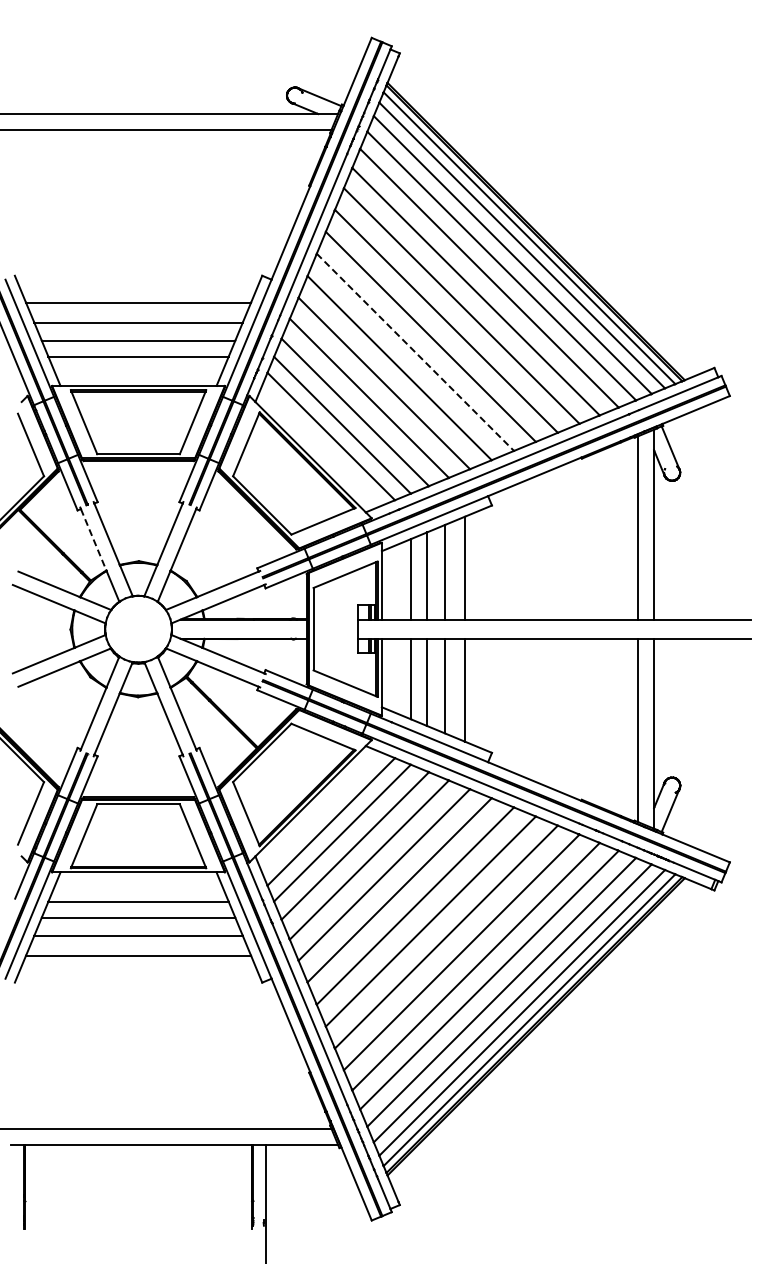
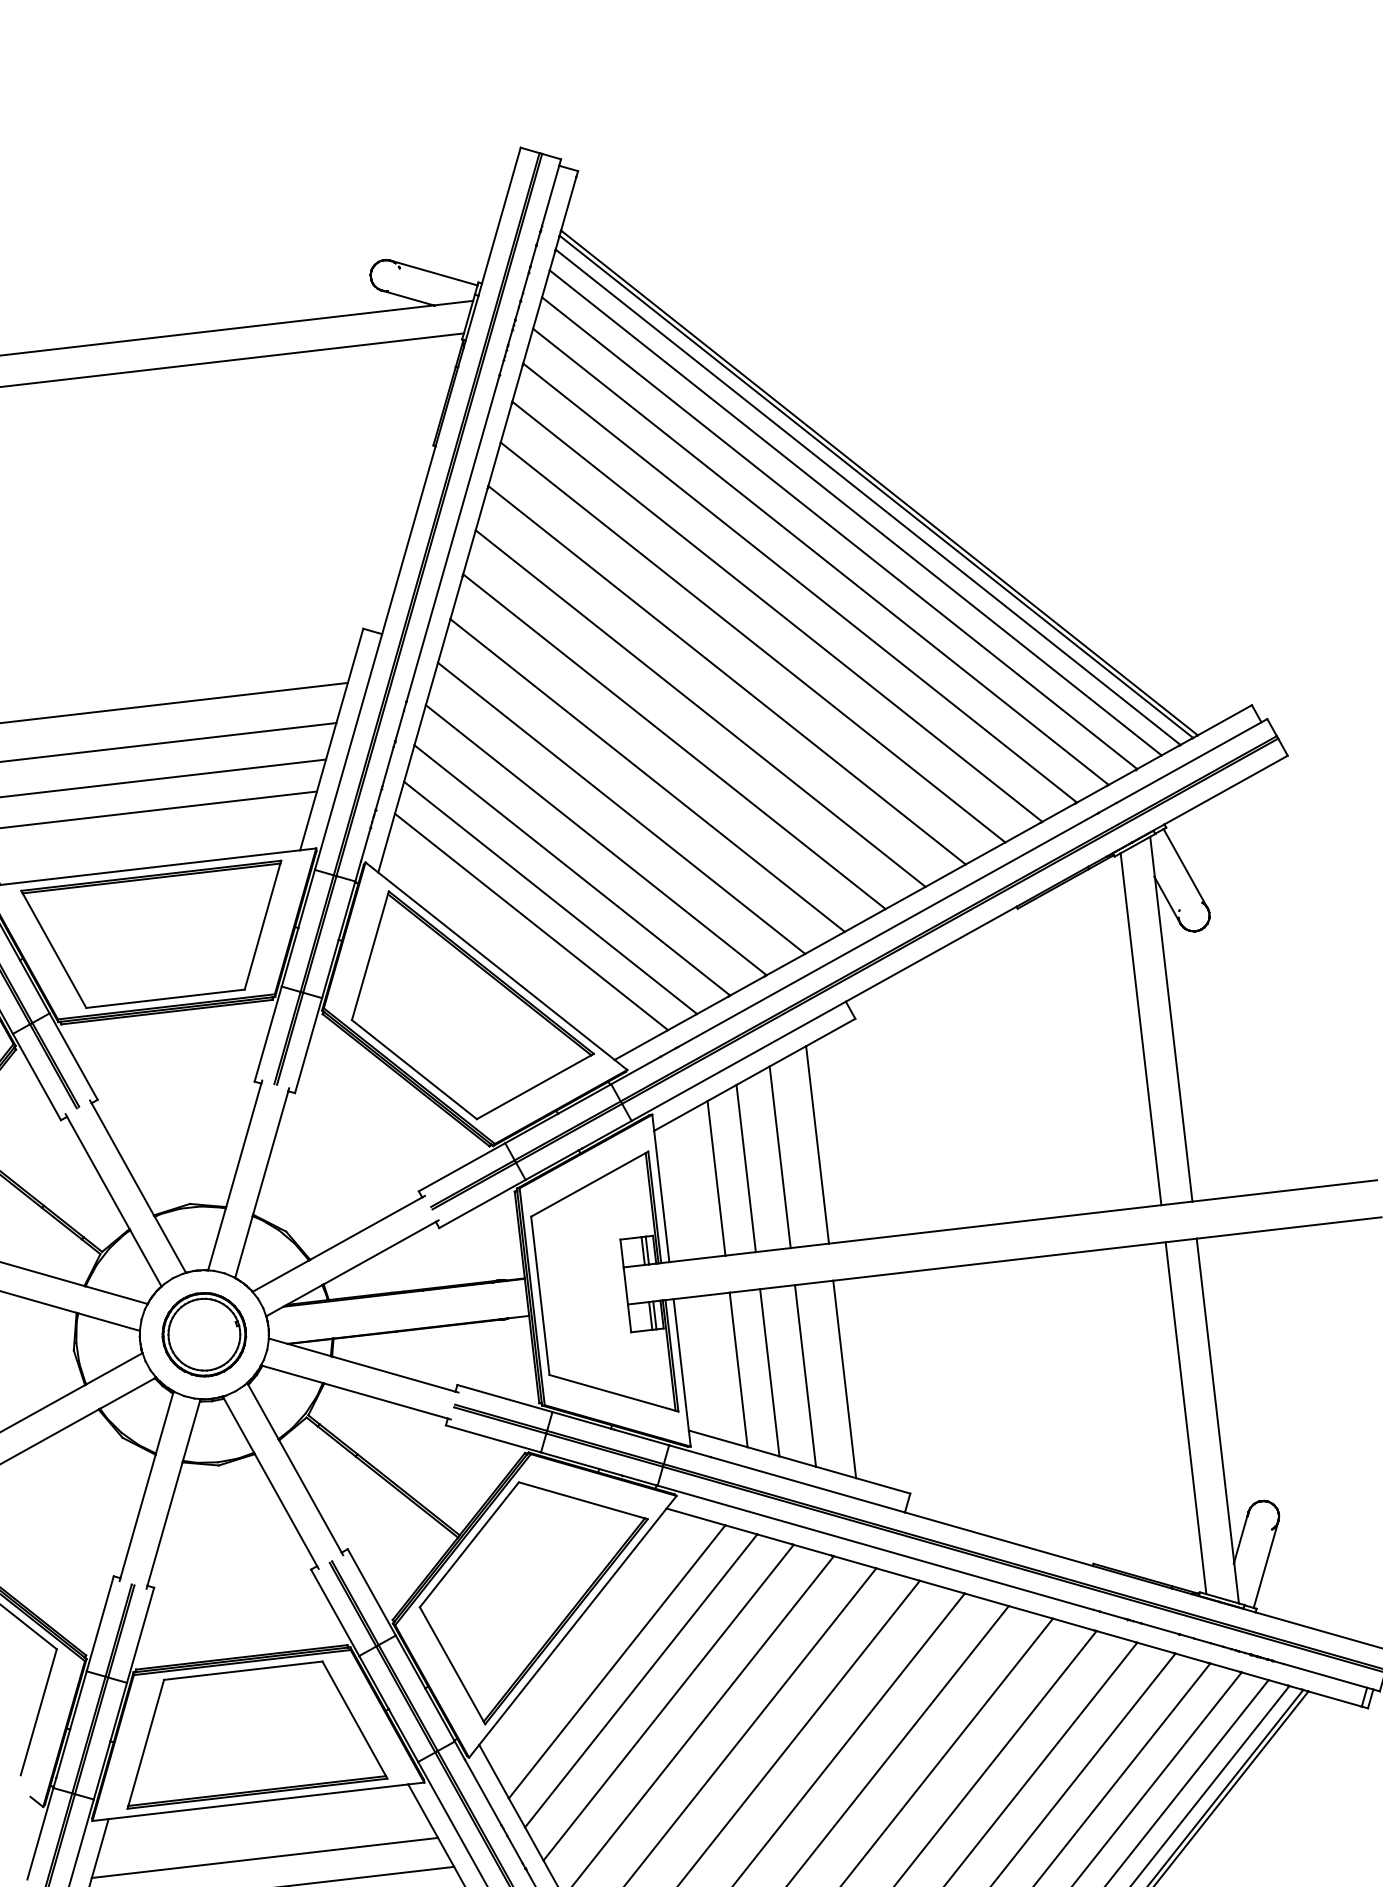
line: (415, 352) -> (674, 741), dashed -> solid
line: (93, 540) -> (98, 1174), dashed -> solid
part: (138, 628) -> (204, 1333), added

